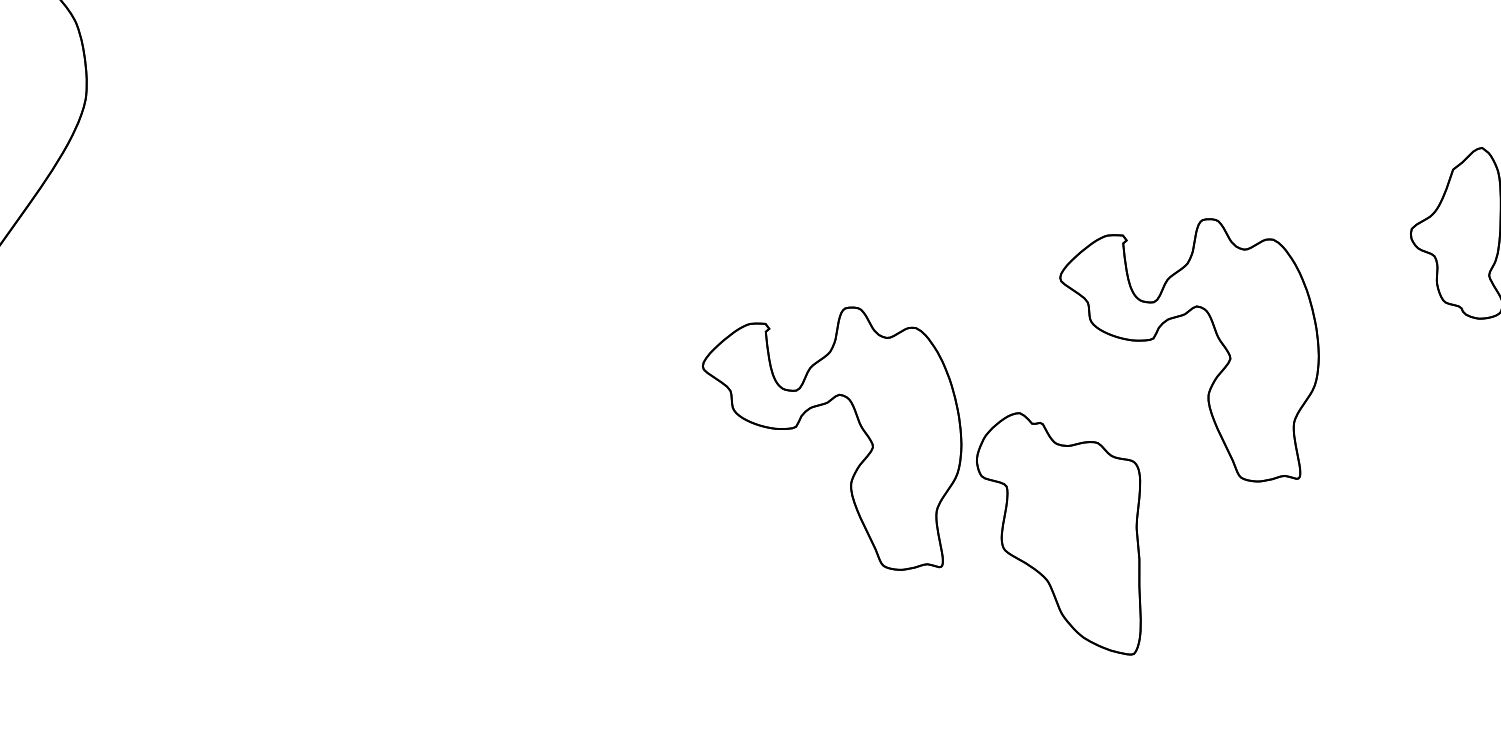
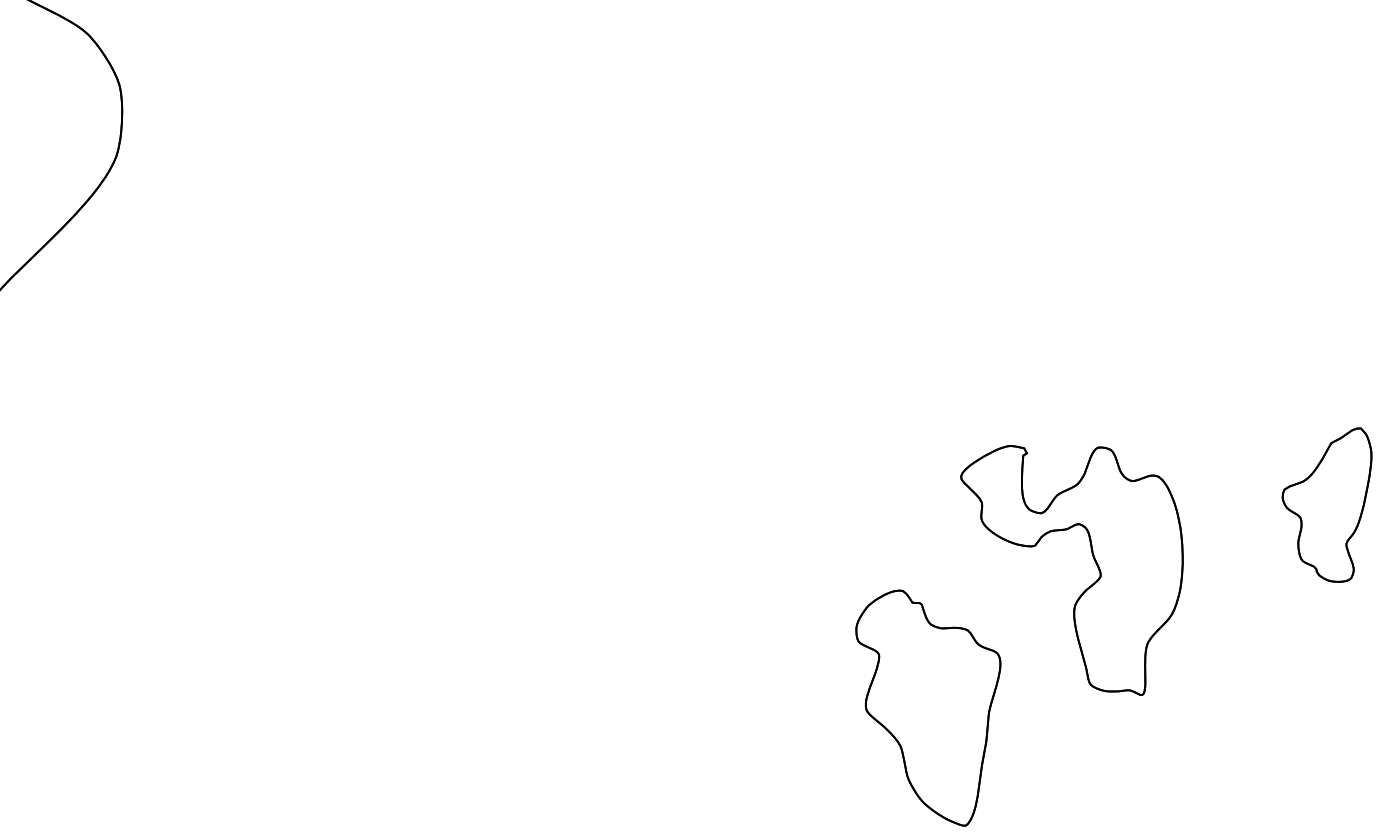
part: (860, 461) -> (752, 608), removed

